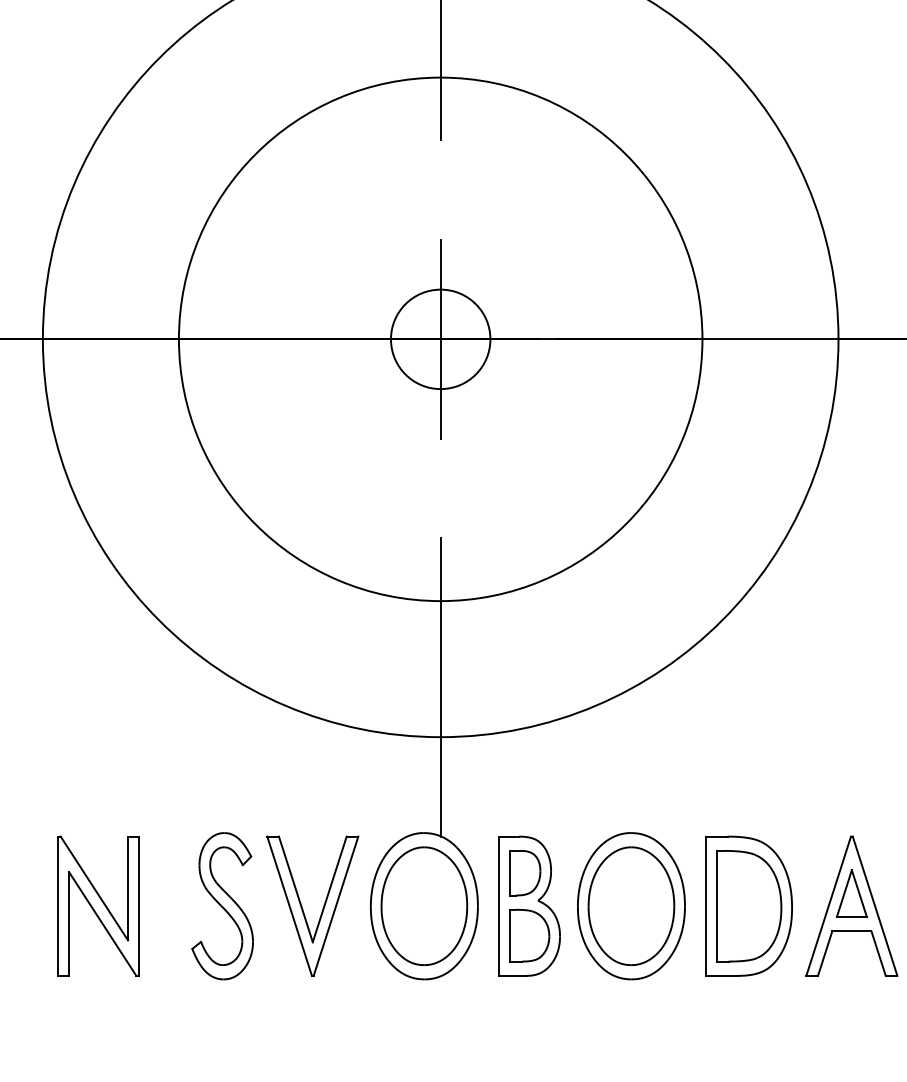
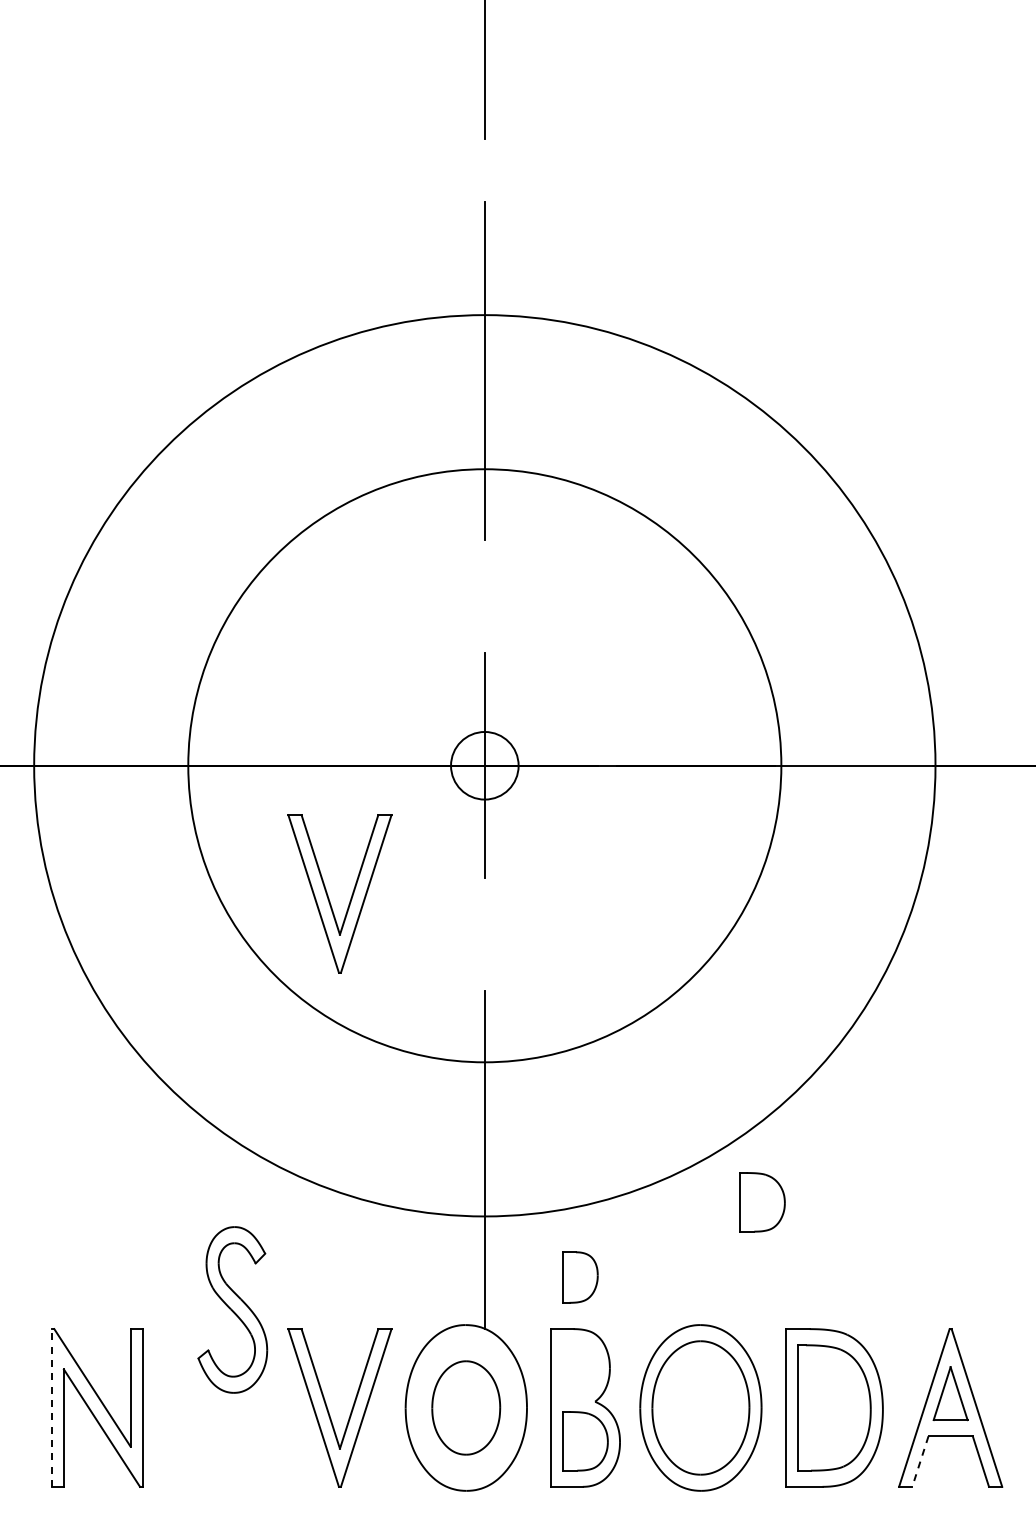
circle: (440, 339) -> (484, 765), size x0.6
part: (302, 453) -> (328, 895), added
part: (685, 724) -> (762, 1202), added
part: (525, 873) -> (580, 1277), moved
line: (58, 905) -> (51, 1407), solid -> dashed
part: (222, 905) -> (232, 1309), moved
part: (423, 905) -> (465, 1407), size x0.7
line: (825, 953) -> (920, 1461), solid -> dashed

